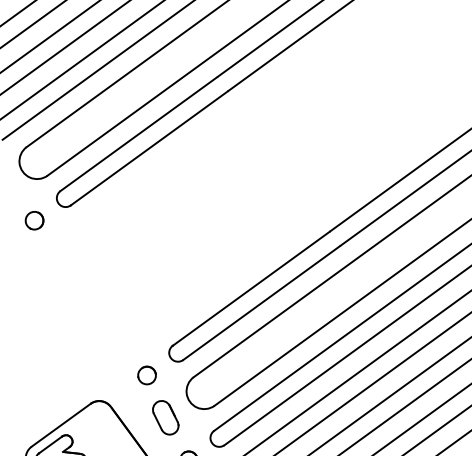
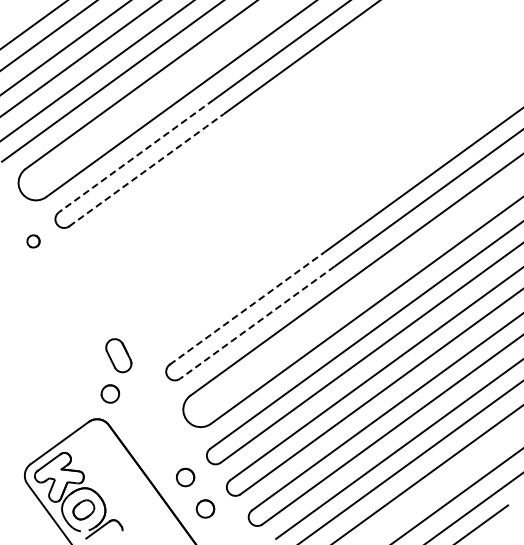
line: (138, 134) -> (135, 156), solid -> dashed
line: (149, 147) -> (146, 169), solid -> dashed
part: (34, 220) -> (33, 241), size x0.7
line: (251, 288) -> (247, 308), solid -> dashed
line: (260, 302) -> (256, 322), solid -> dashed
part: (146, 374) -> (109, 393), moved
part: (165, 417) -> (118, 355), moved

